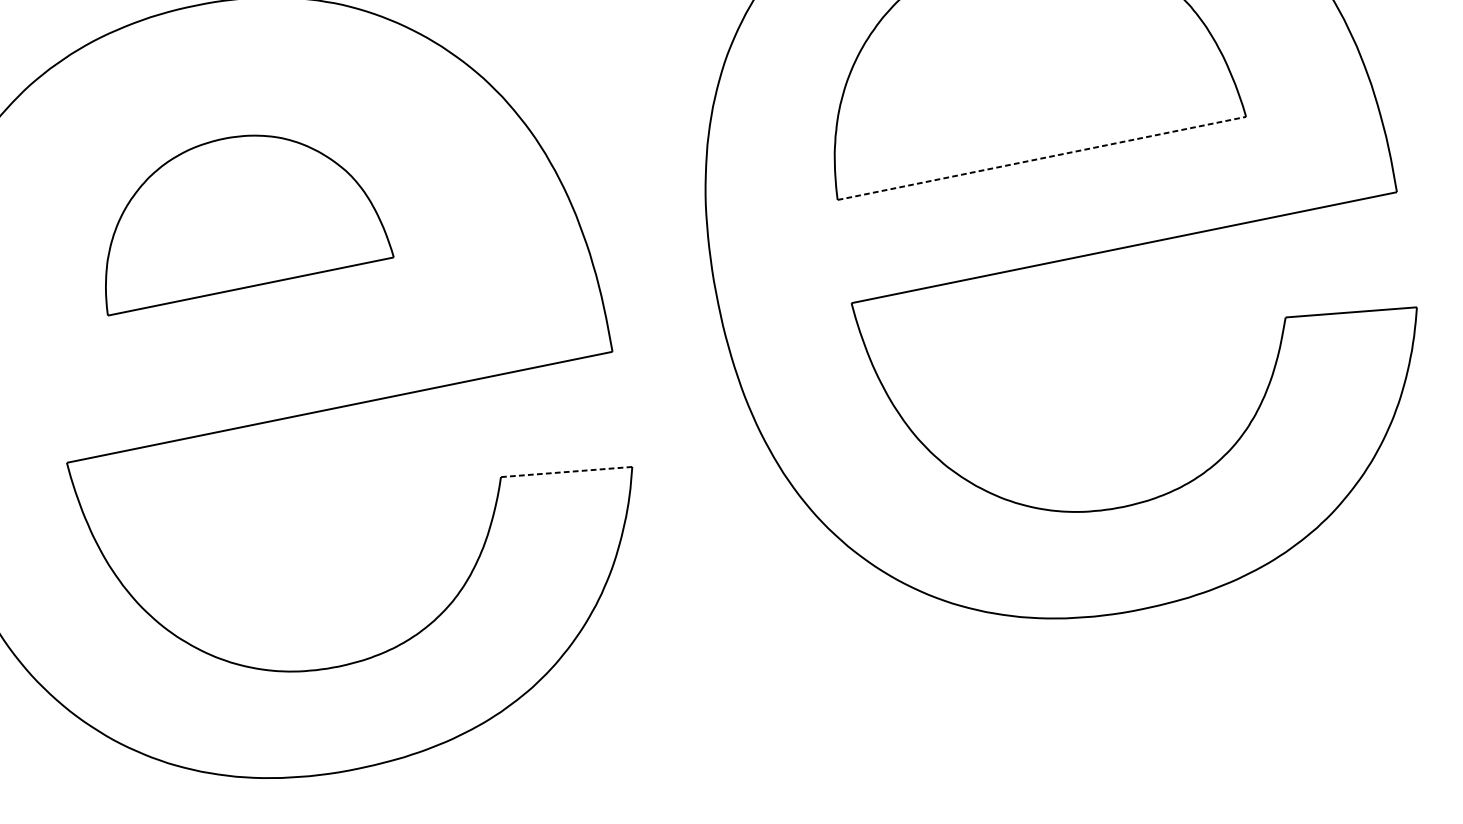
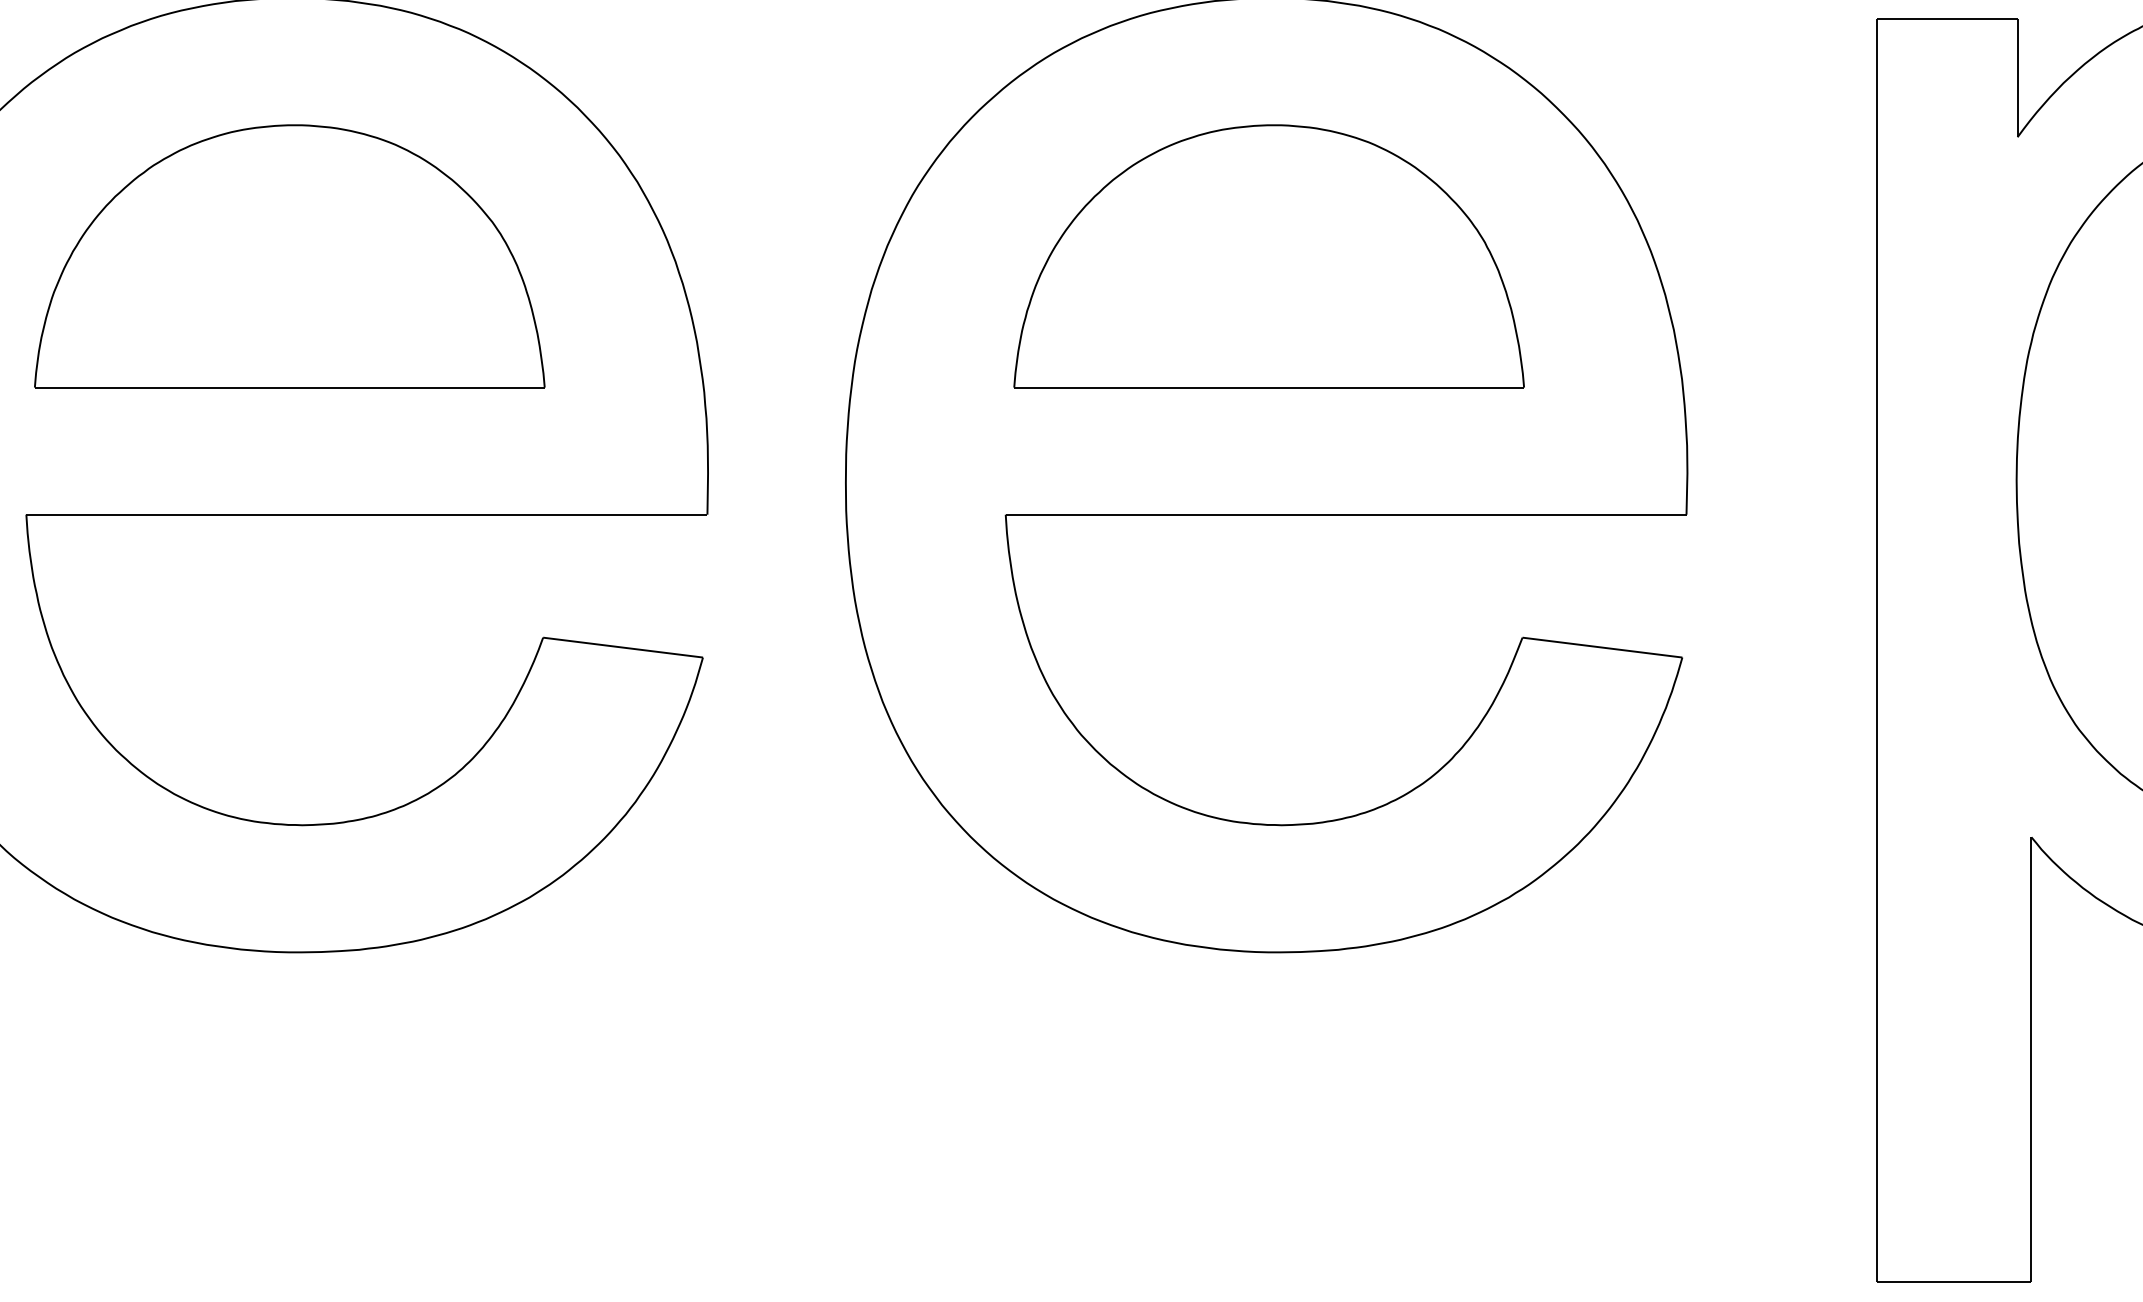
line: (1042, 158) -> (1269, 387), dashed -> solid
part: (235, 213) -> (289, 256), size x1.43
line: (566, 471) -> (623, 647), dashed -> solid

